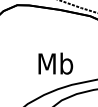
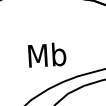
text: (55, 63) -> (46, 54), moved

